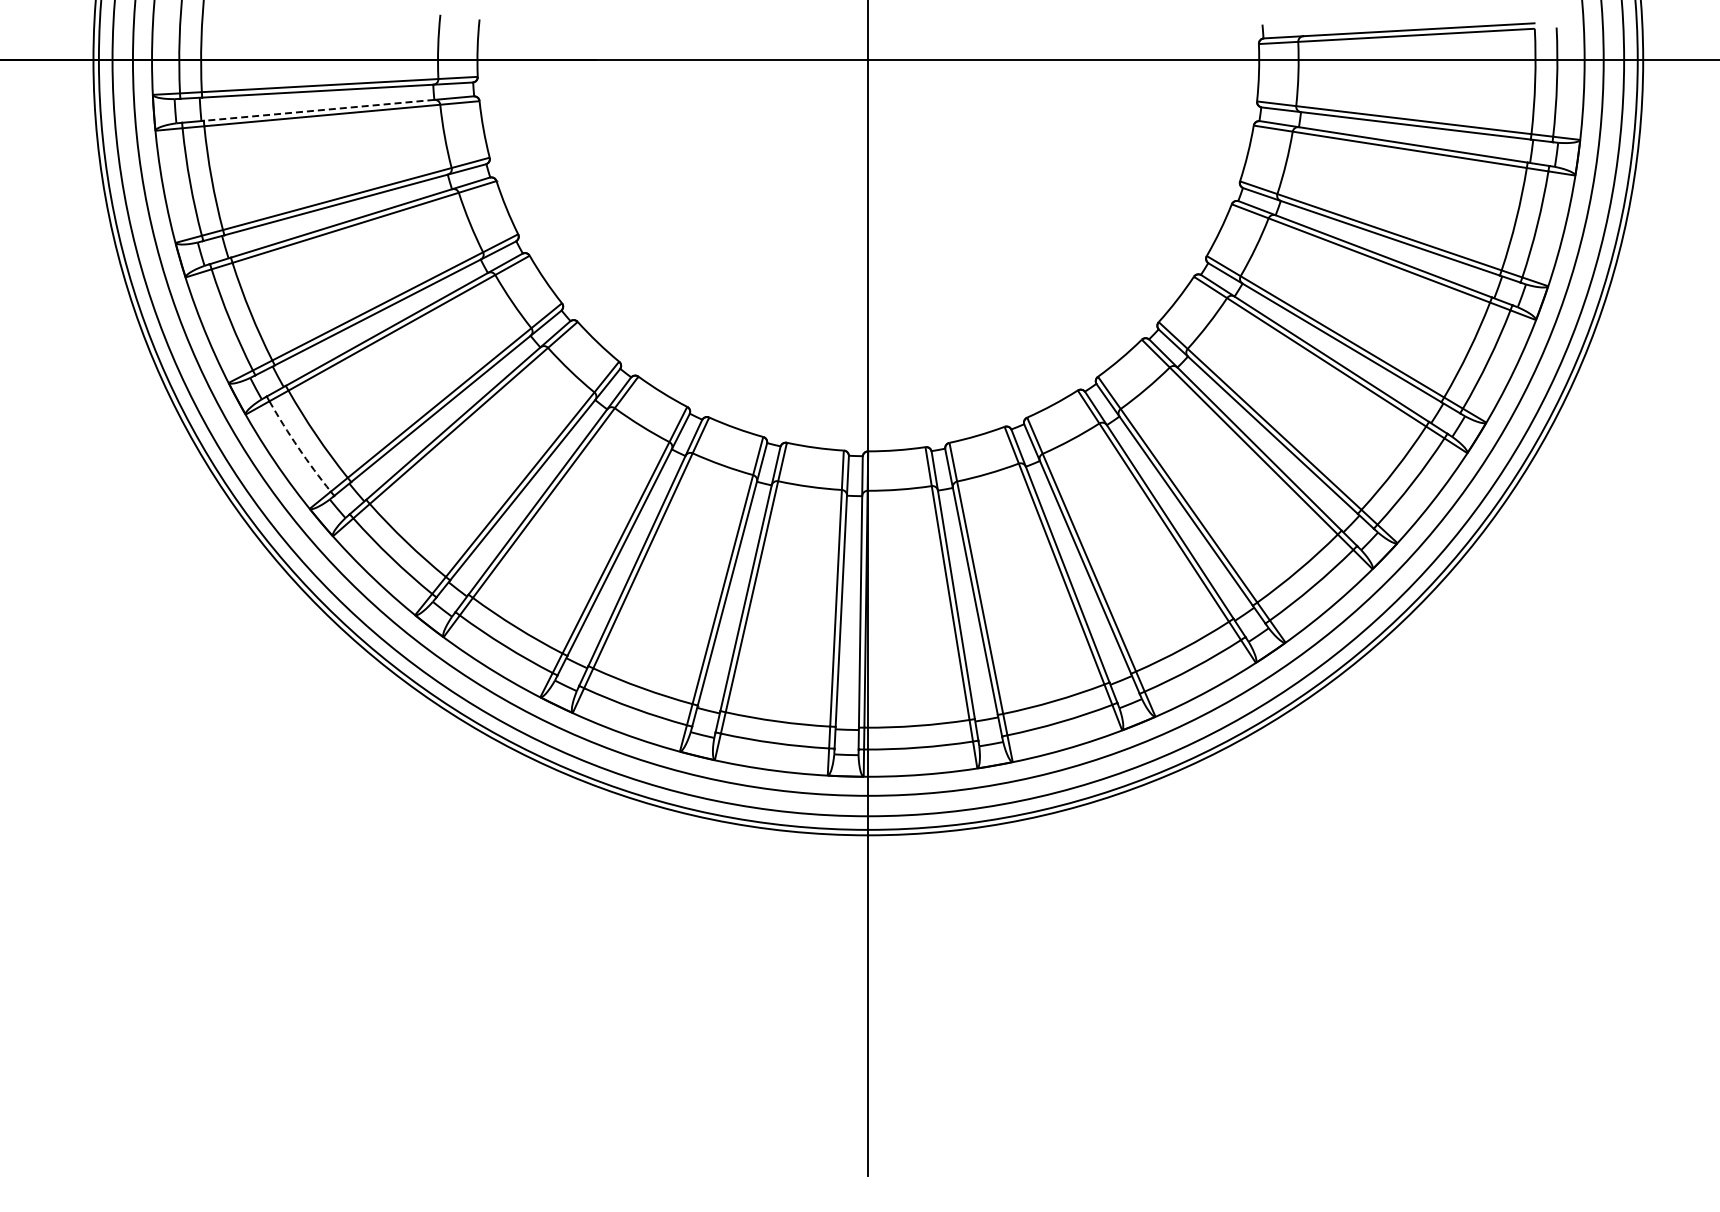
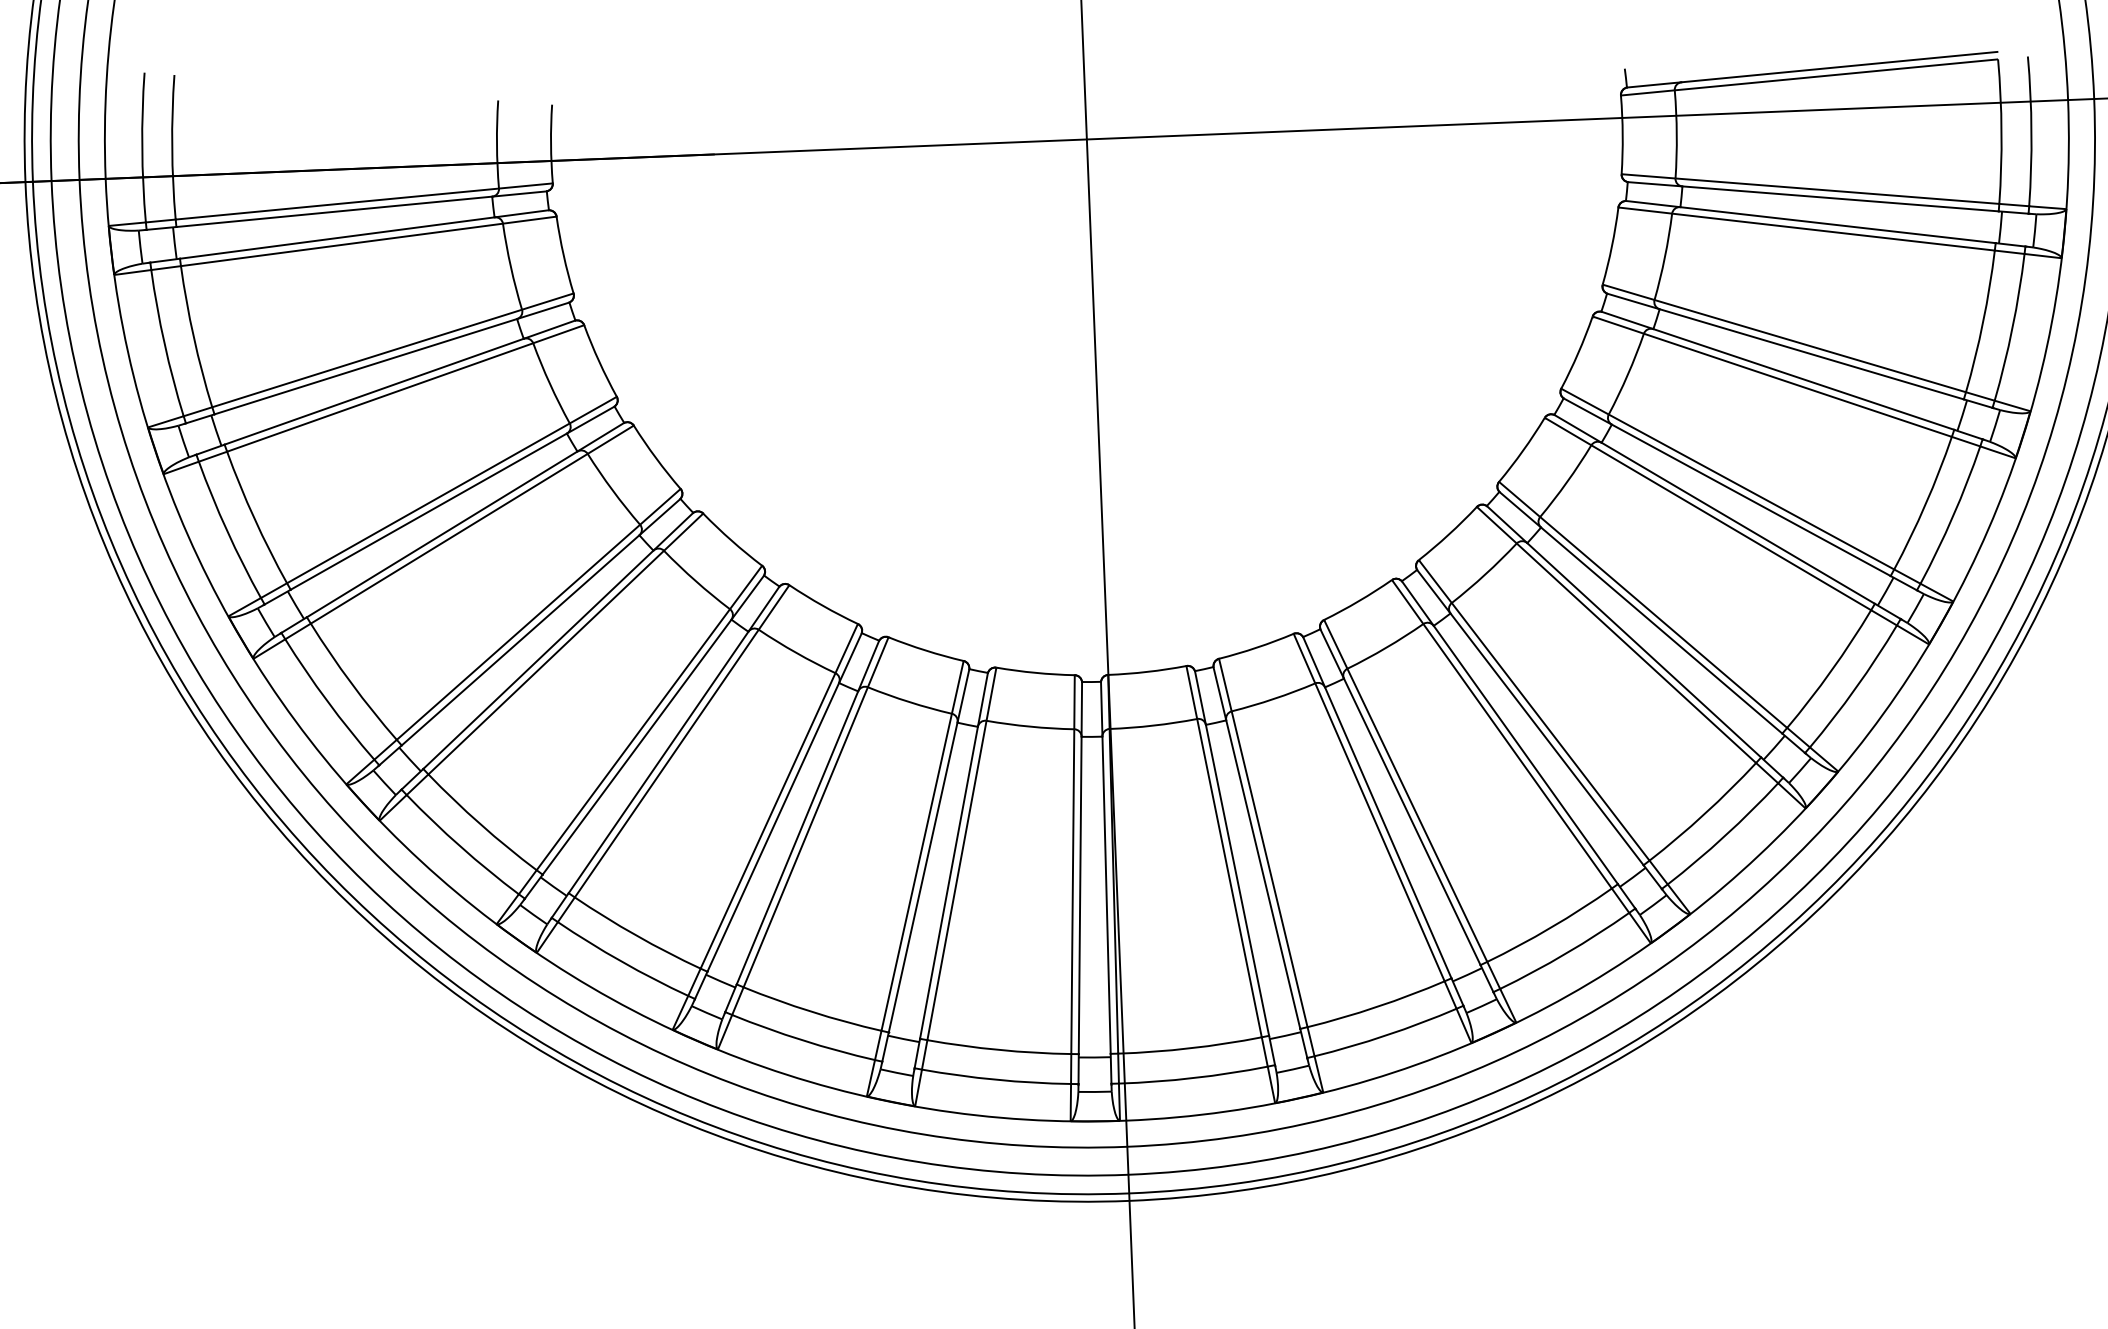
line: (319, 110) -> (337, 238), dashed -> solid
arc: (298, 447) -> (327, 700), dashed -> solid

